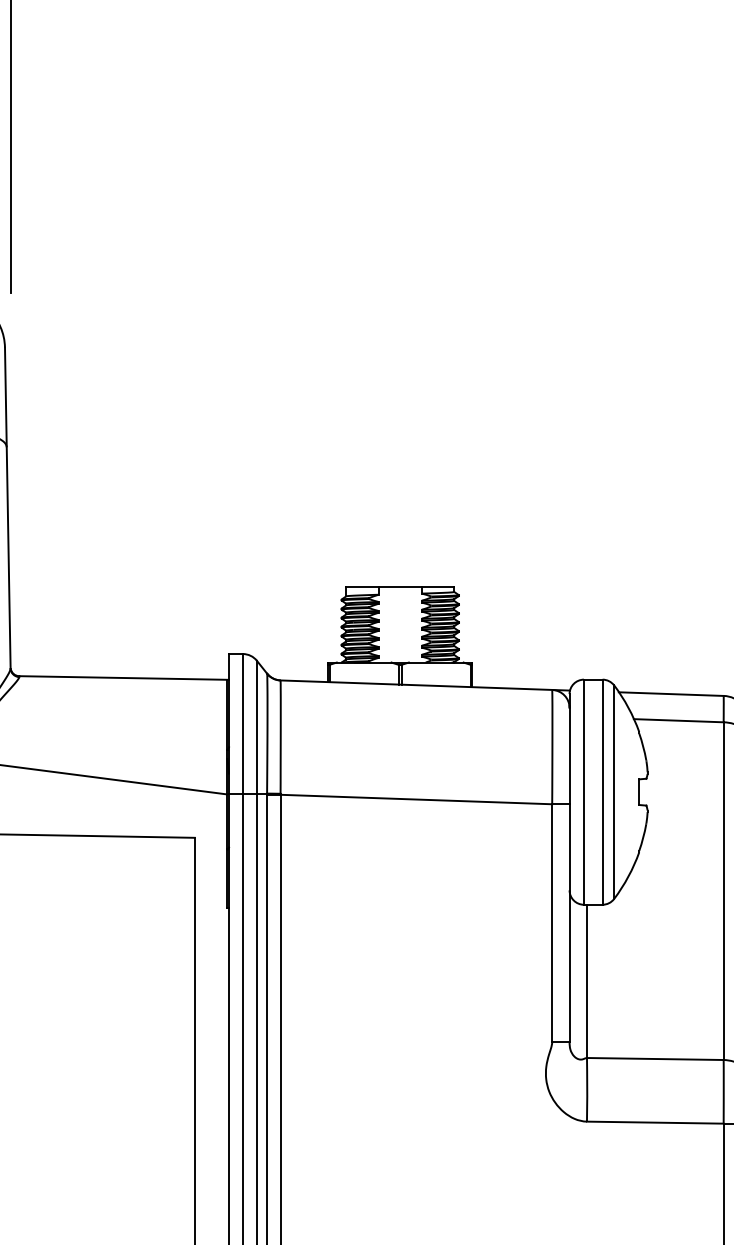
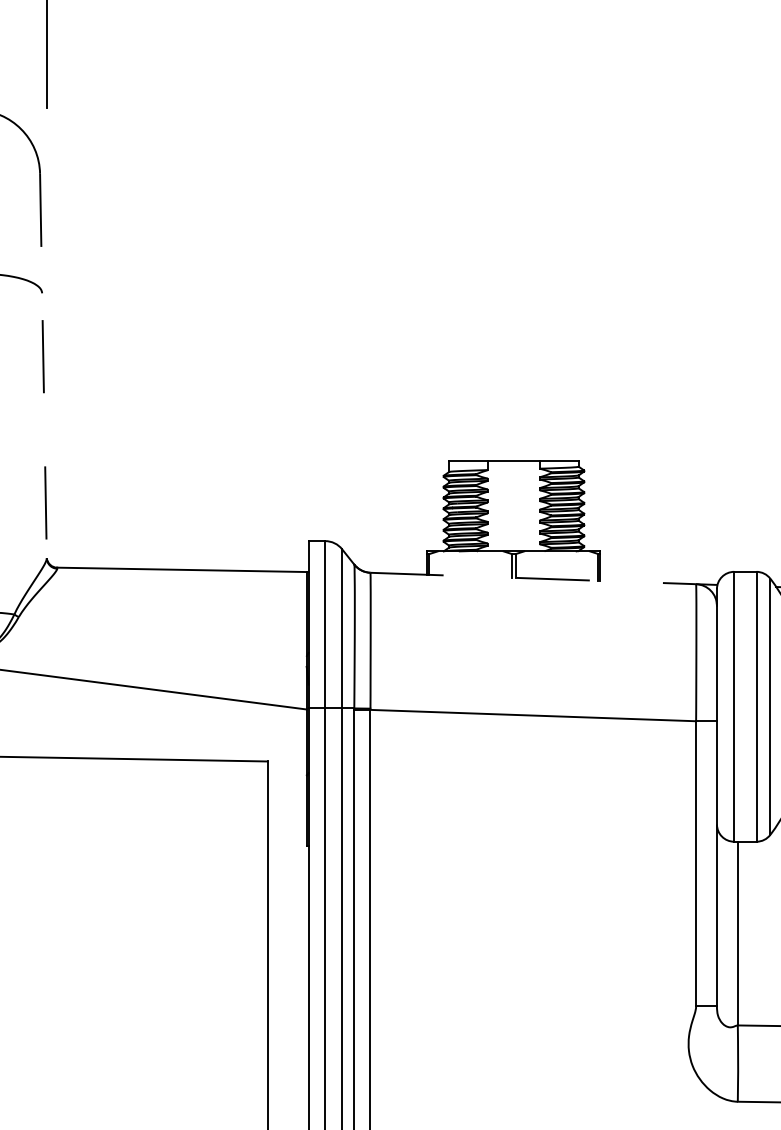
line: (7, 508) -> (43, 366), solid -> dashed
line: (425, 685) -> (544, 578), solid -> dashed

